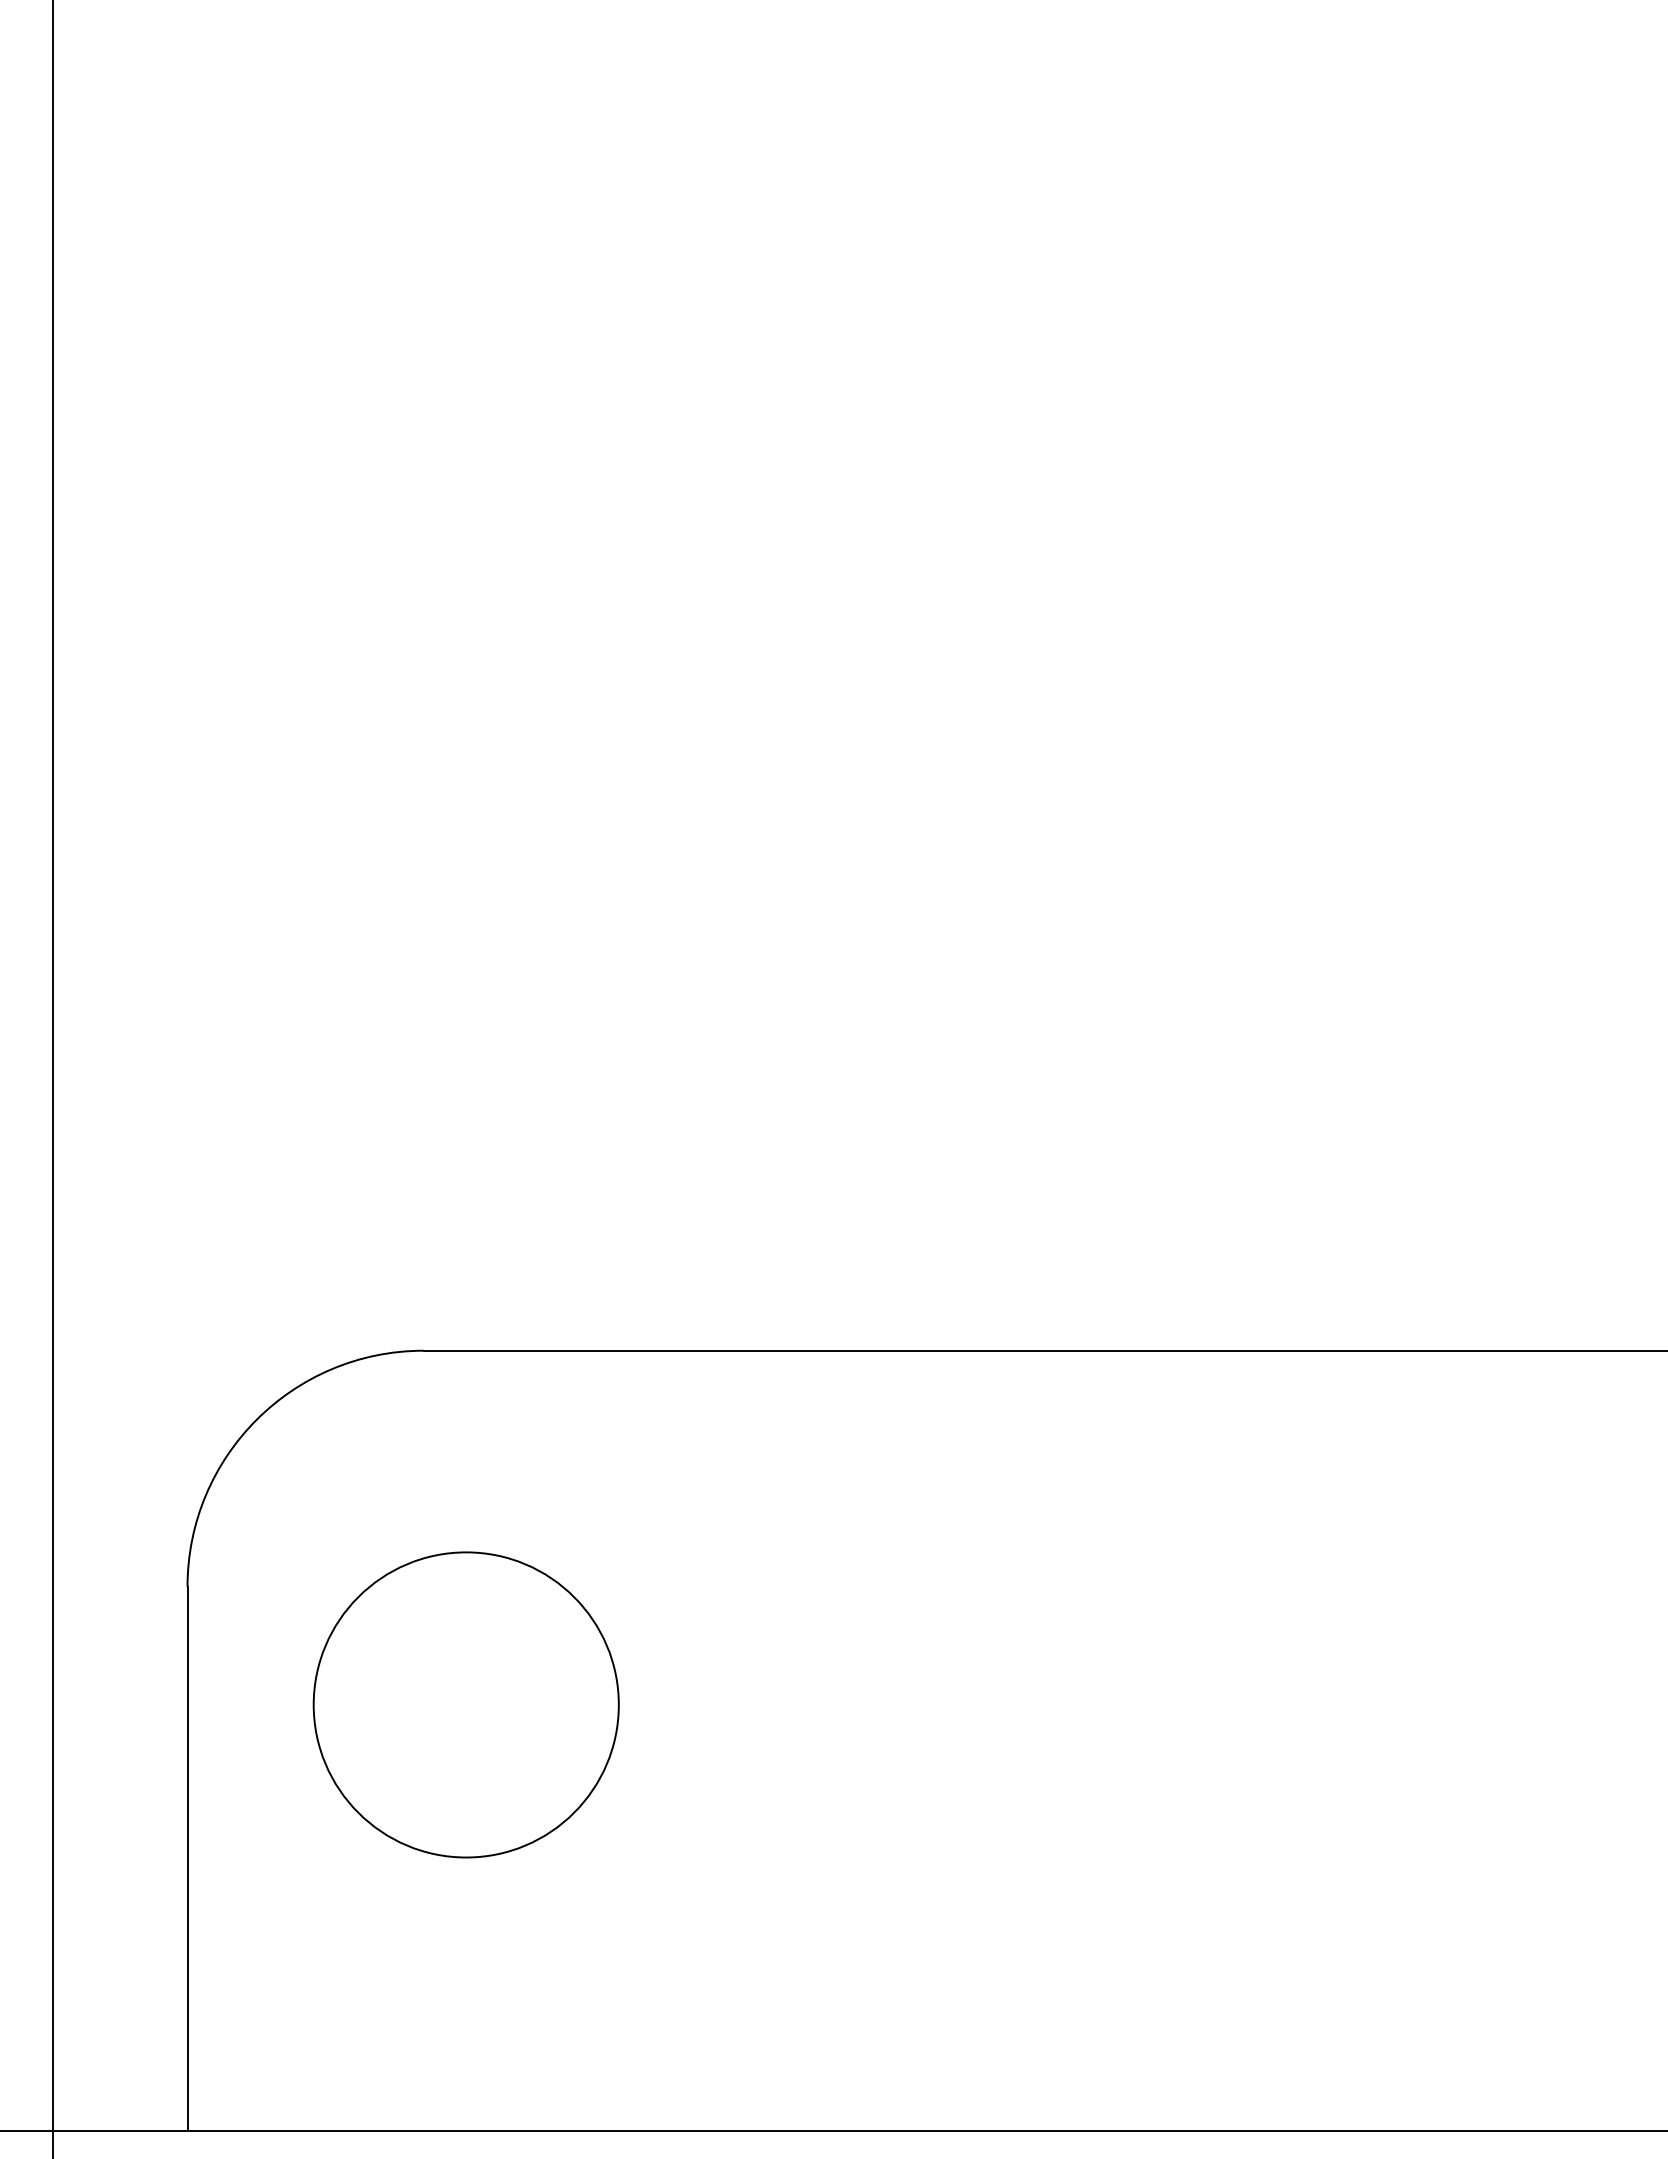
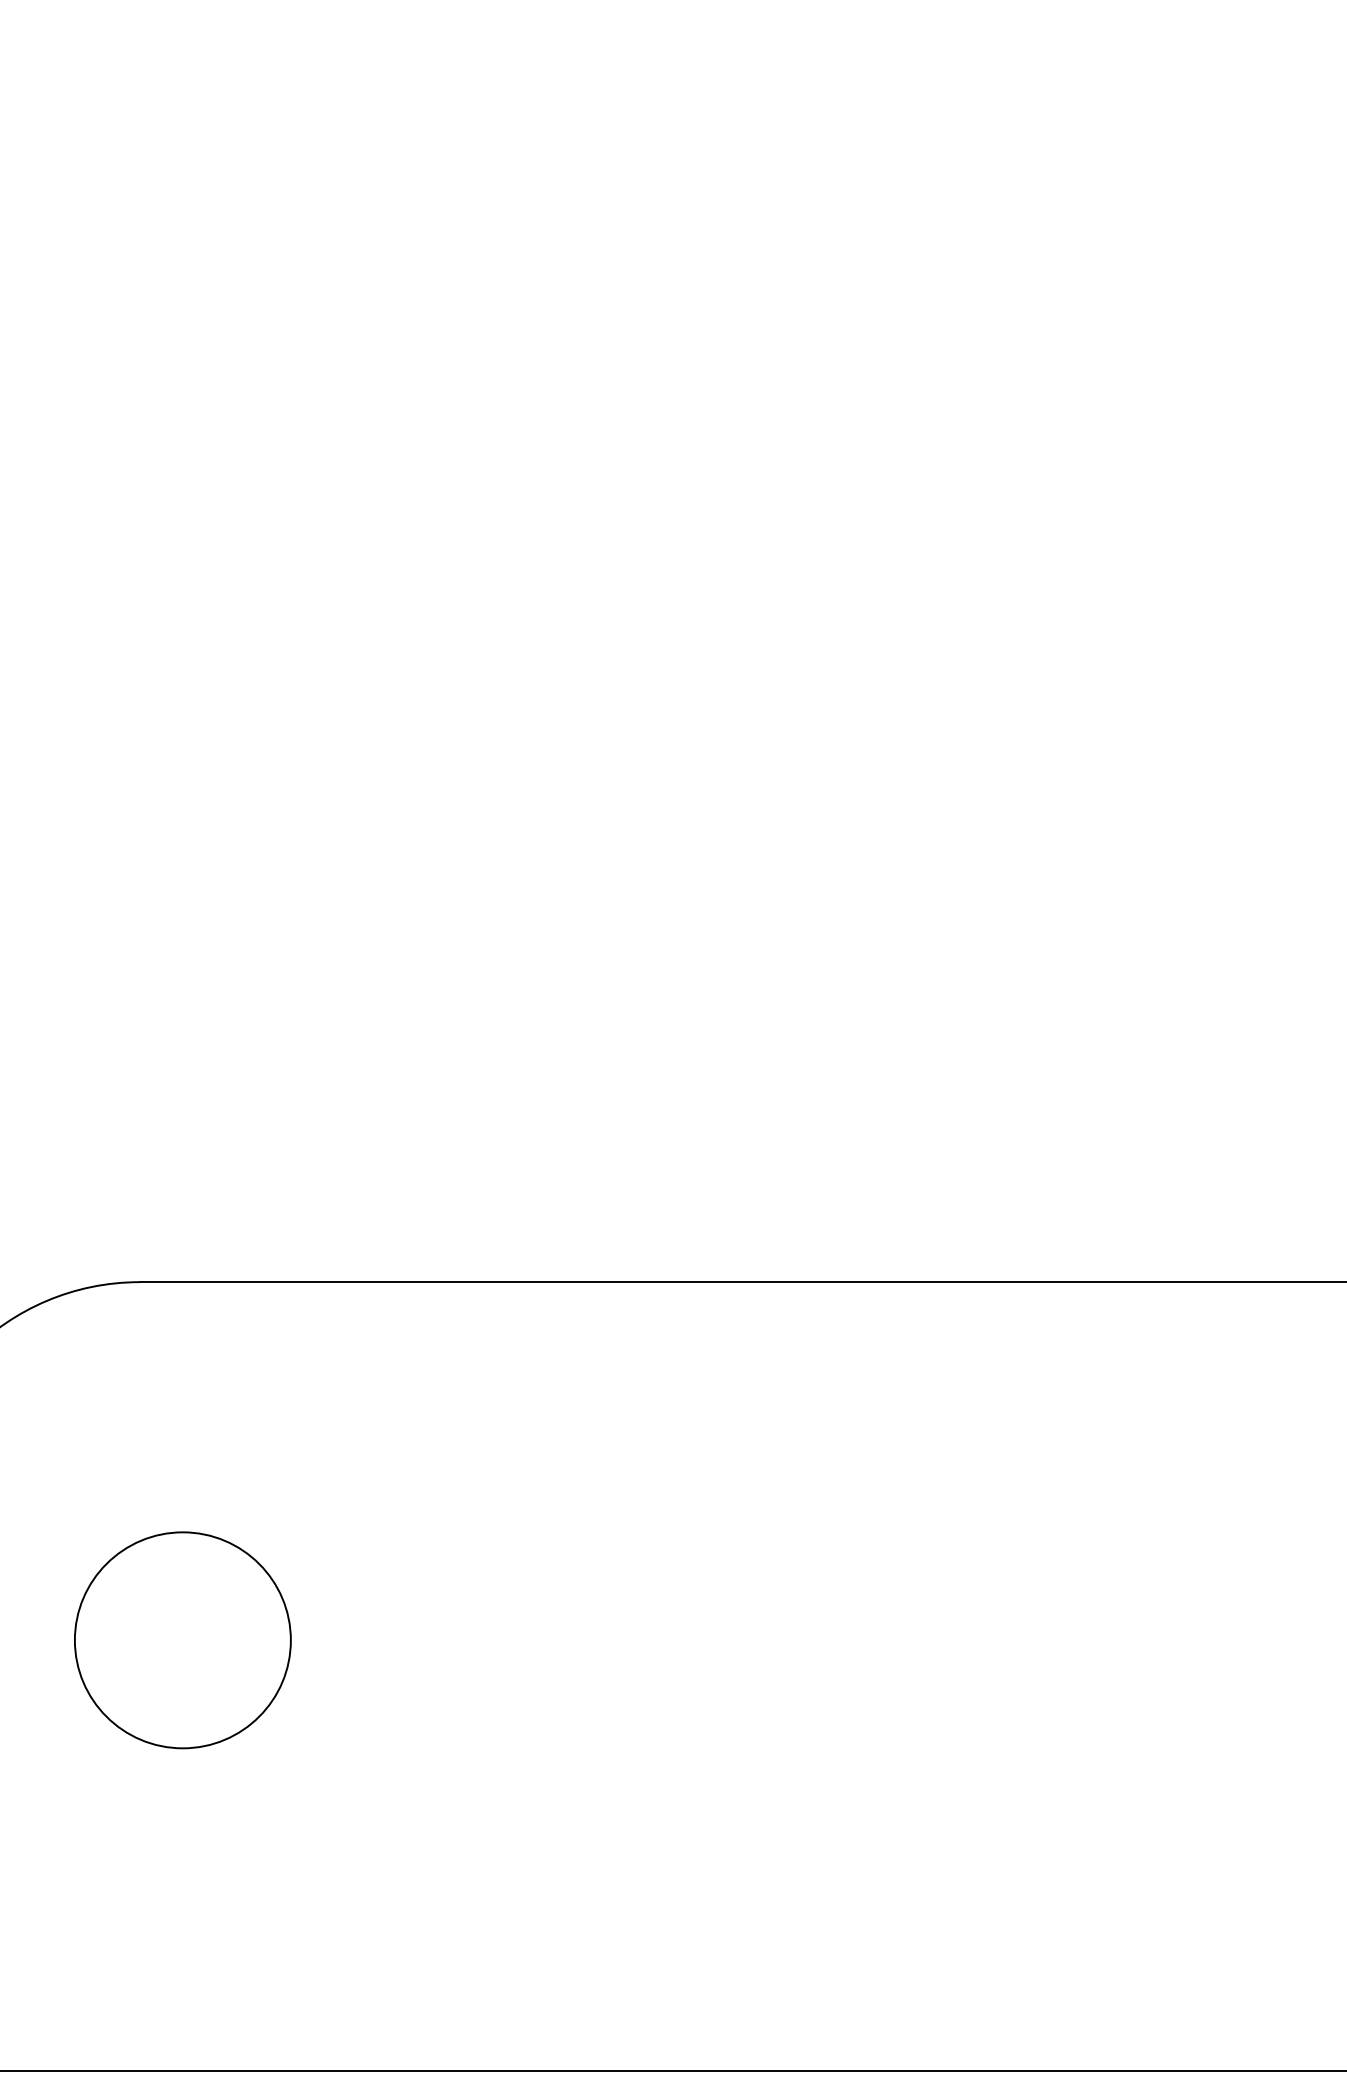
circle: (465, 1704) -> (182, 1639), size x0.7

